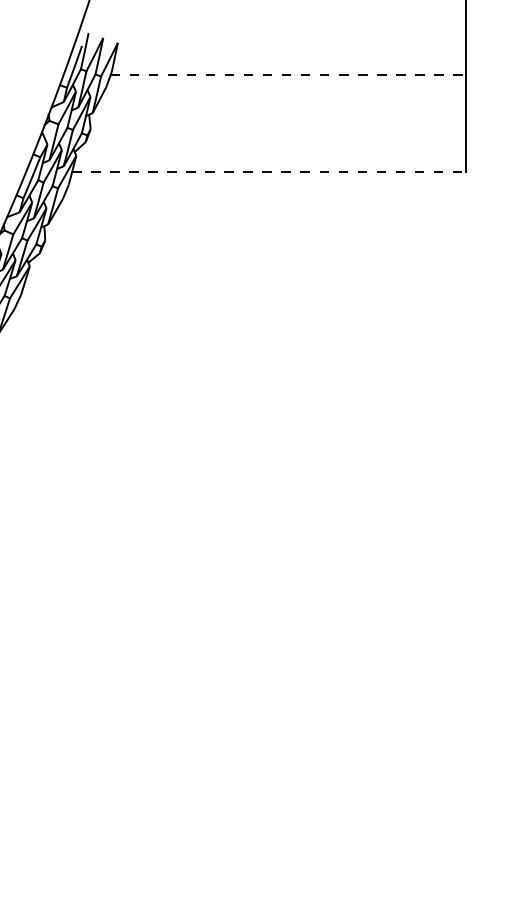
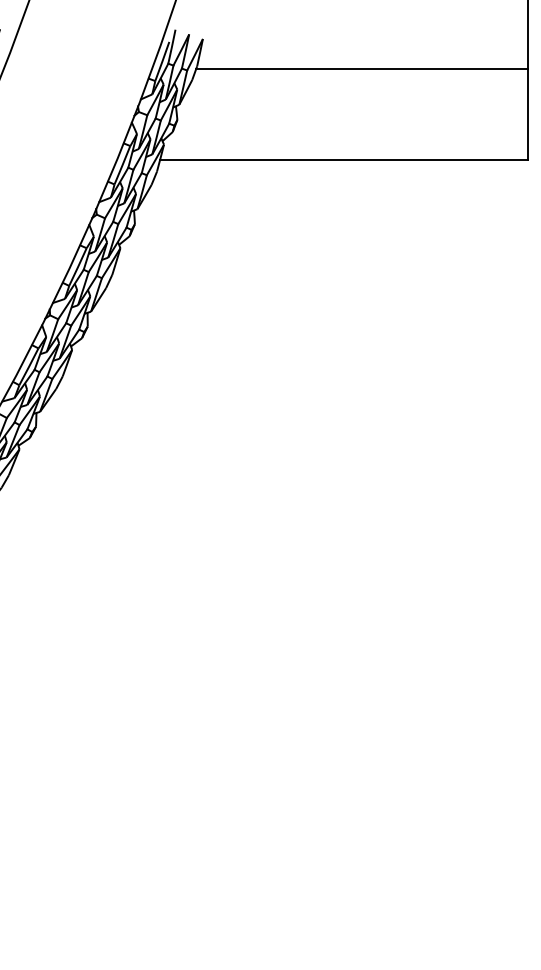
line: (288, 74) -> (362, 68), dashed -> solid
line: (269, 171) -> (344, 159), dashed -> solid

